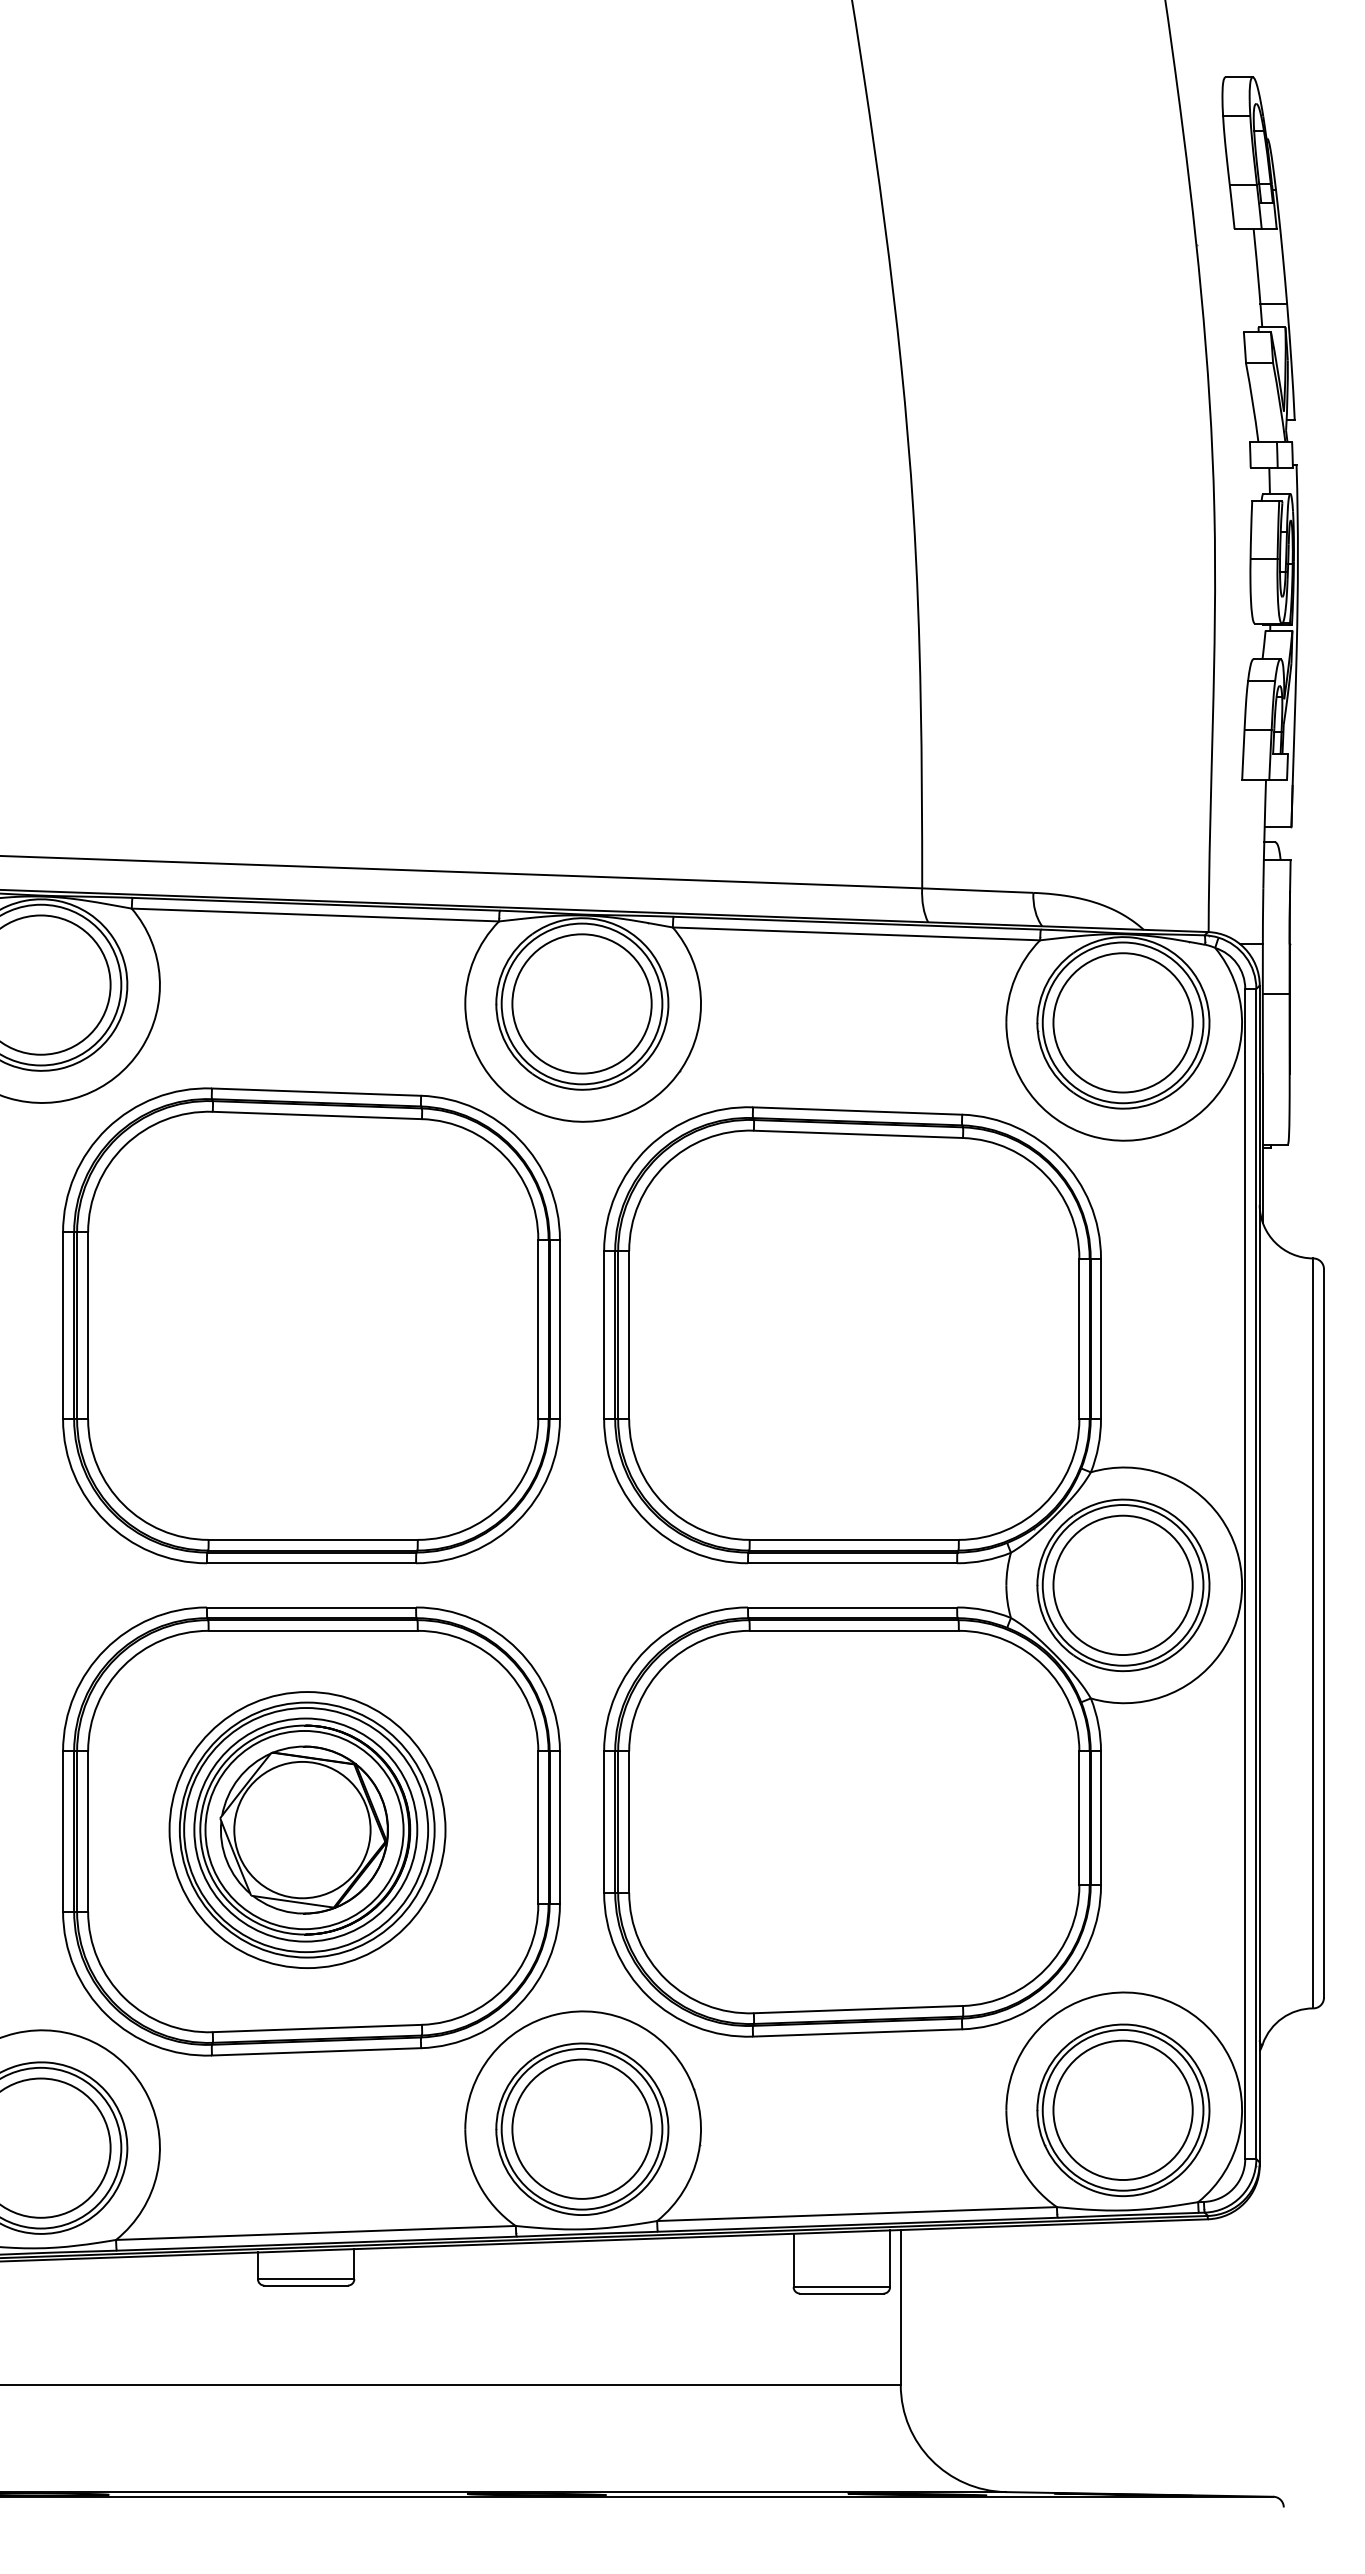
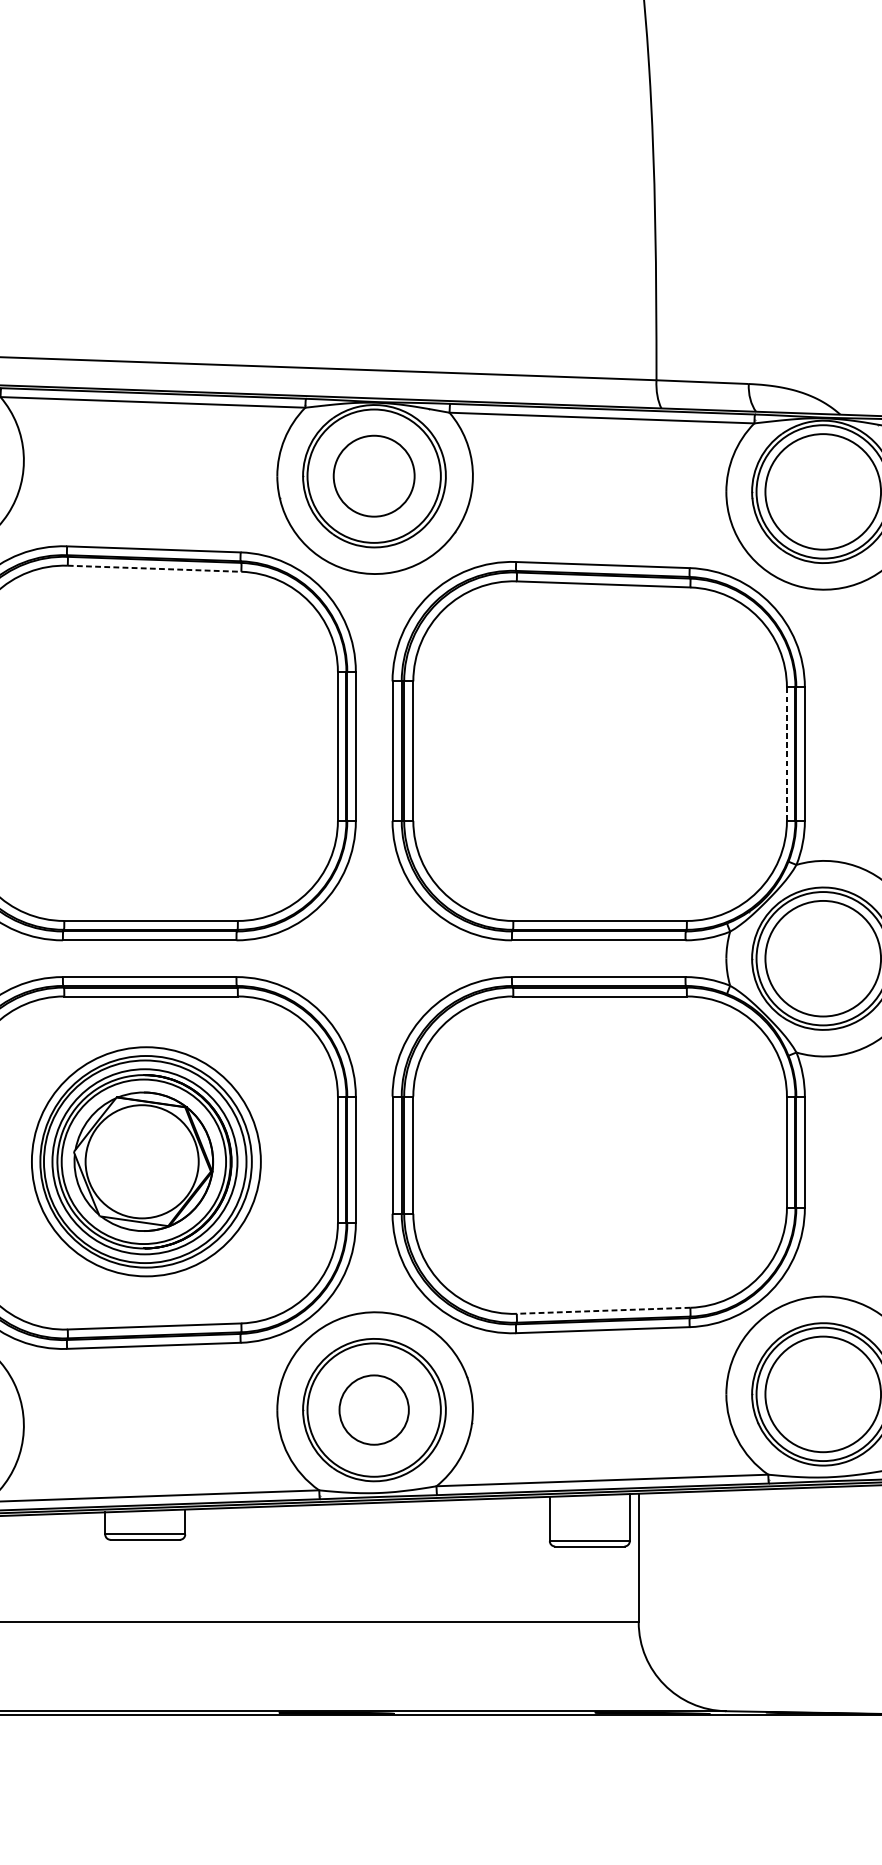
circle: (581, 1003) -> (373, 475), size x0.7
line: (317, 1115) -> (154, 568), solid -> dashed
line: (1079, 1339) -> (787, 754), solid -> dashed
line: (858, 2009) -> (603, 1310), solid -> dashed
circle: (581, 2128) -> (373, 1409), size x0.6

